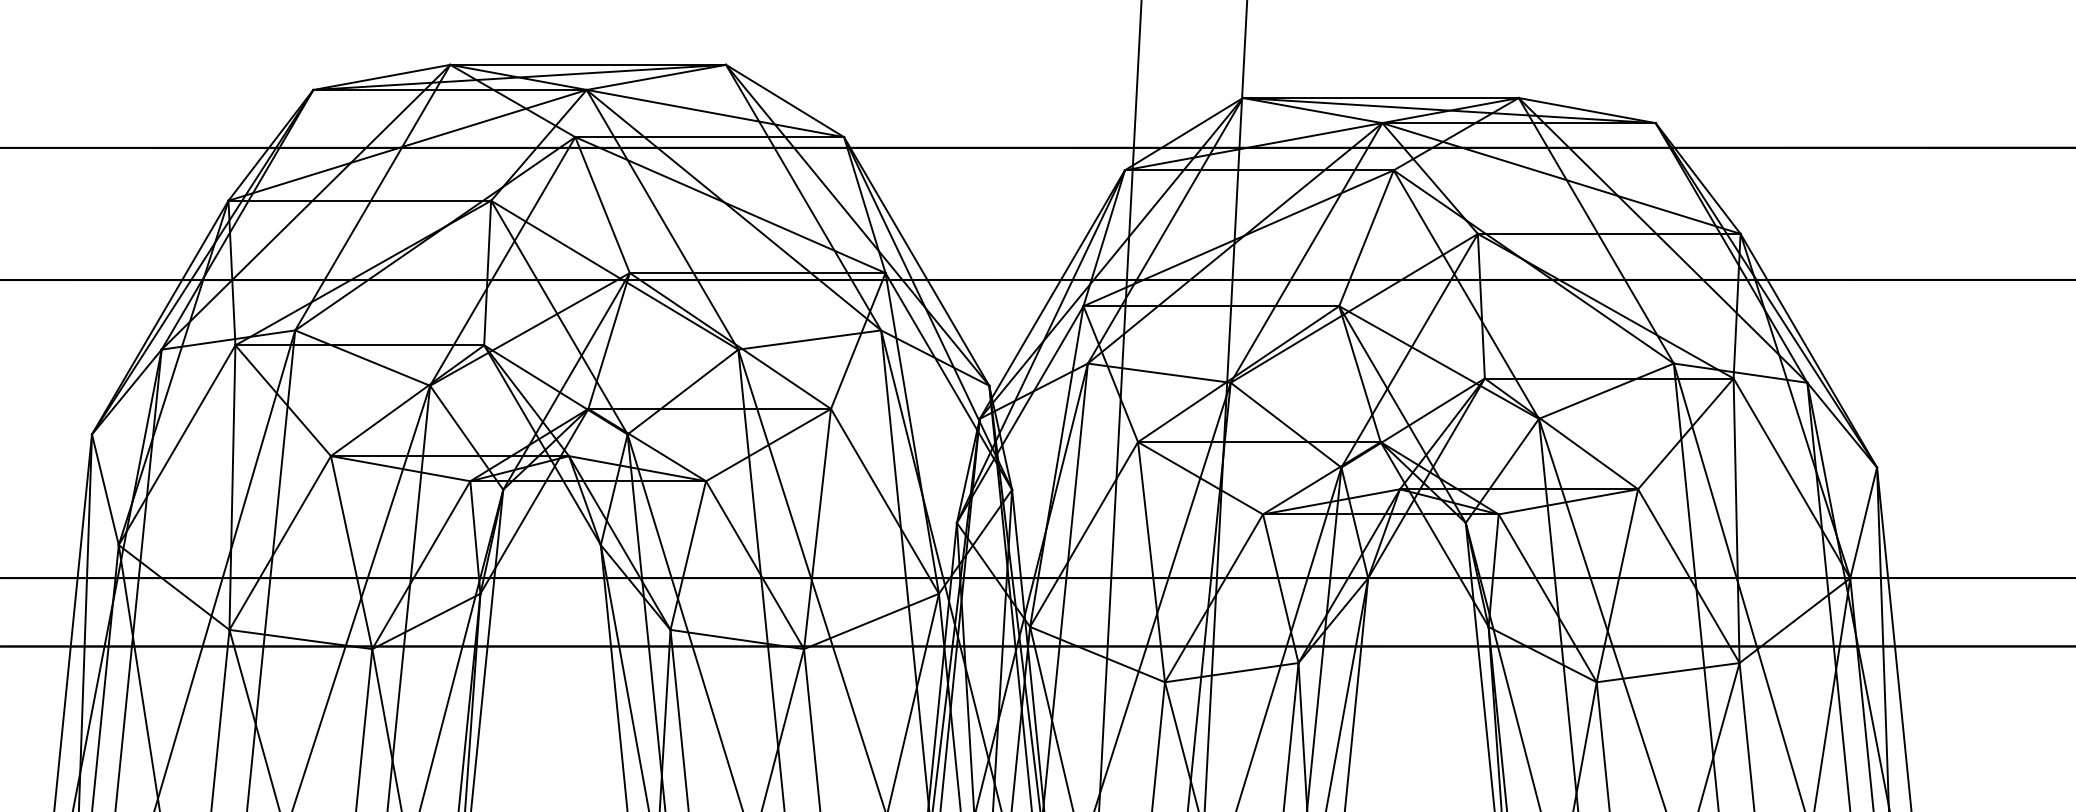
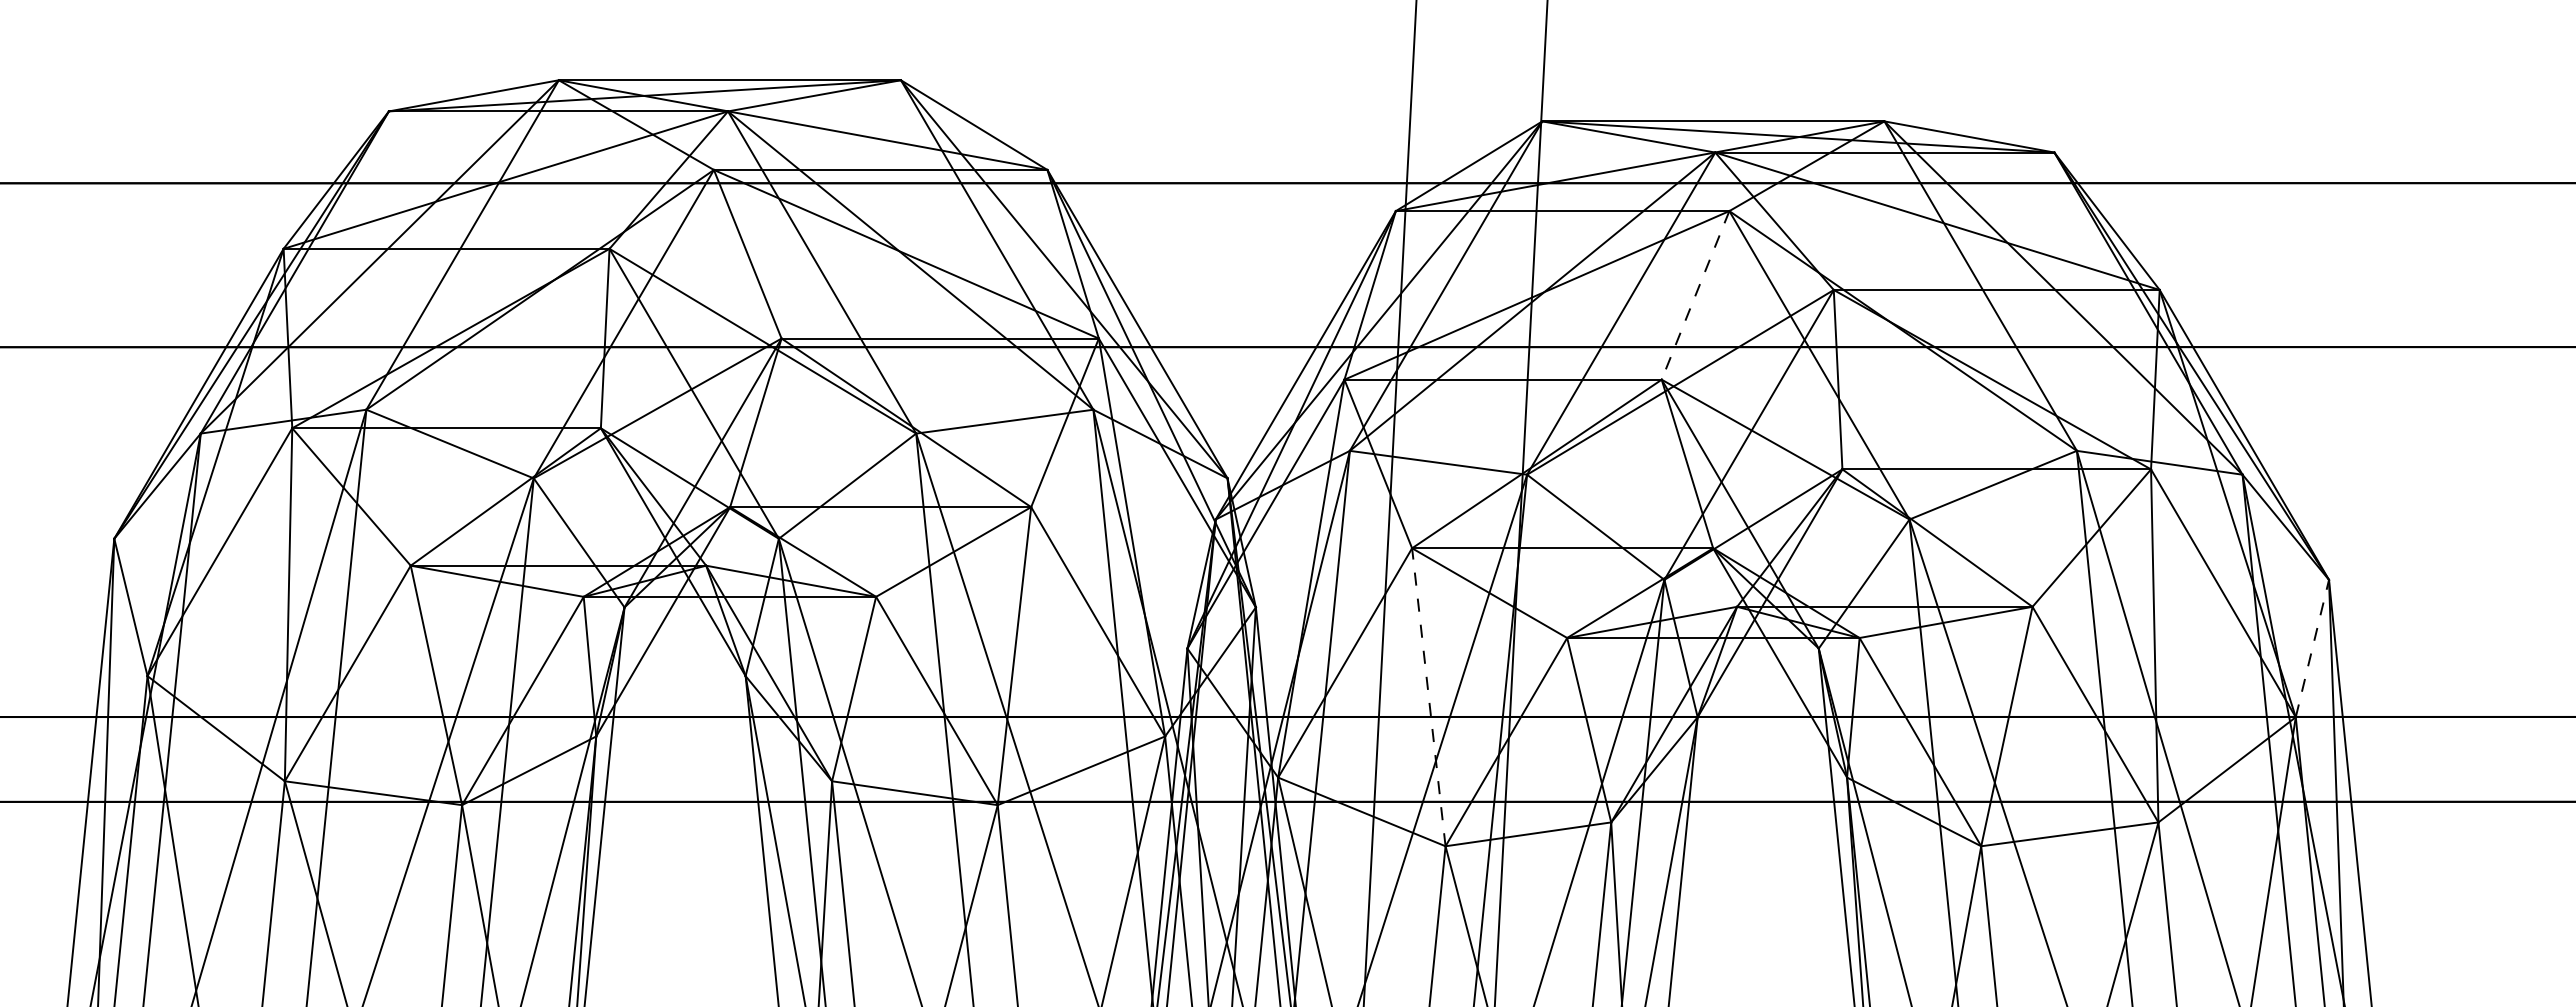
line: (1366, 238) -> (1695, 295), solid -> dashed
line: (1863, 522) -> (2312, 648), solid -> dashed
line: (1151, 562) -> (1428, 697), solid -> dashed

